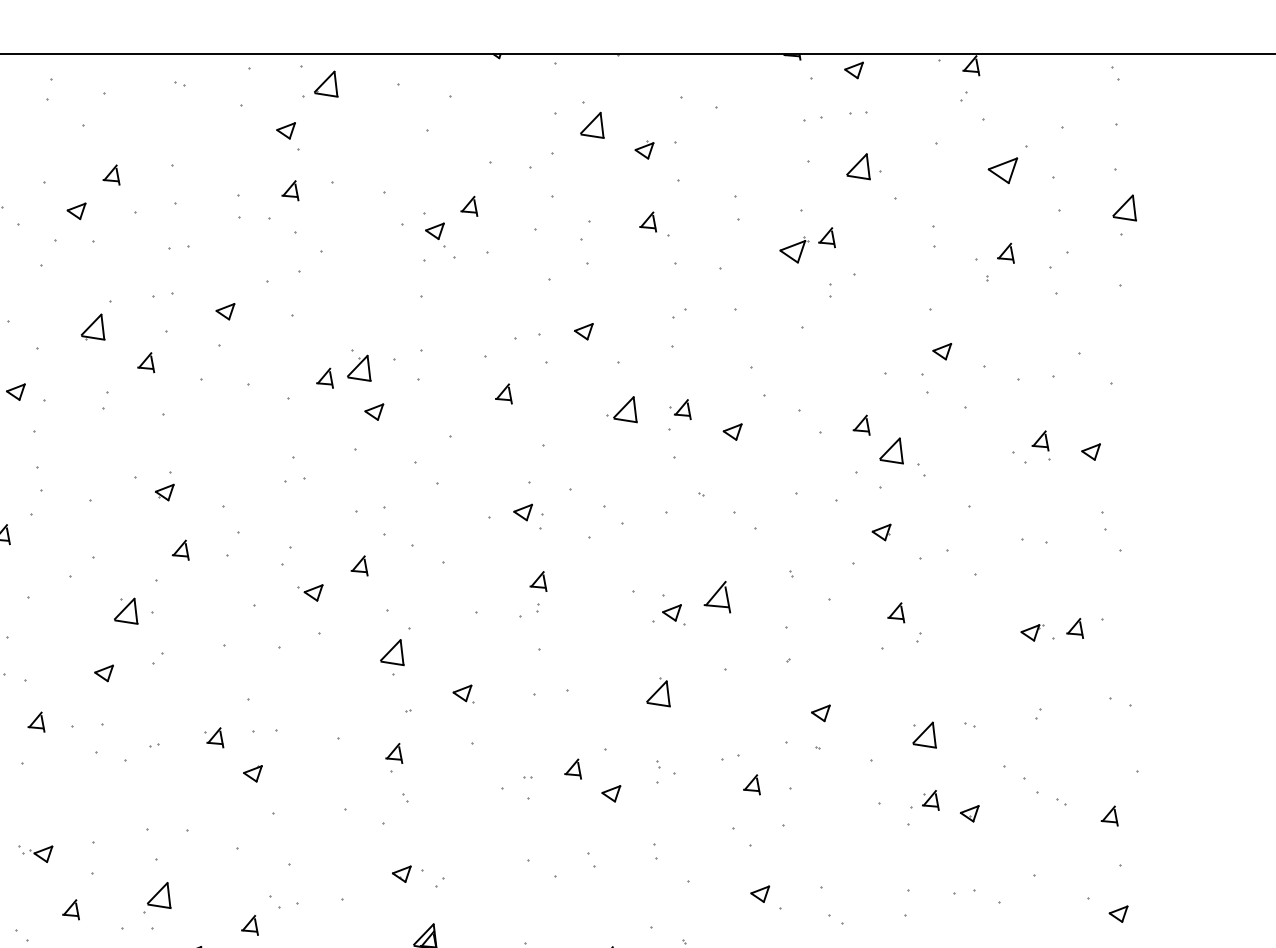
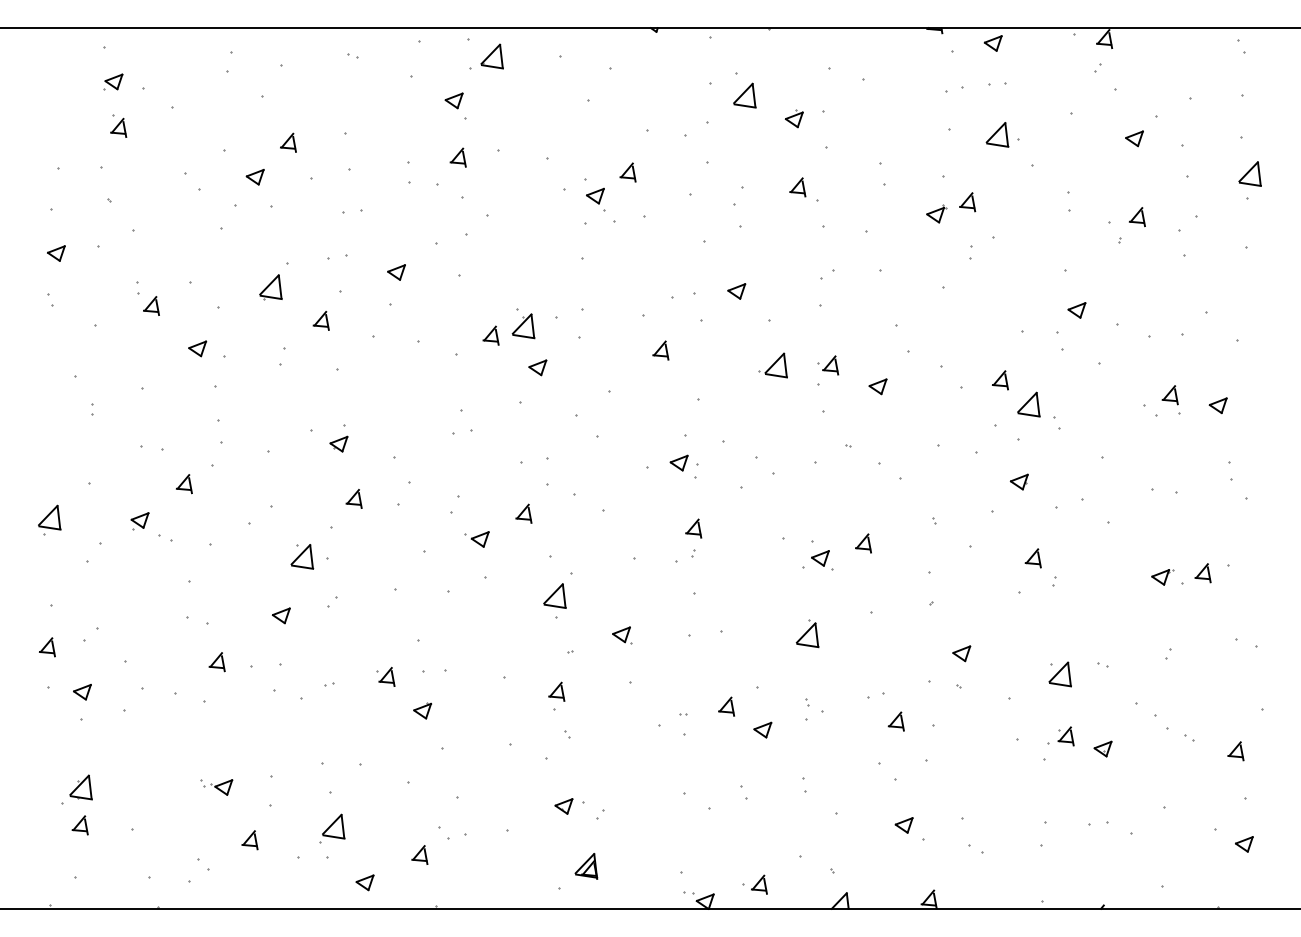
part: (1002, 170) -> (1134, 138), size x0.62
part: (794, 249) -> (936, 213), size x0.71
part: (717, 597) -> (863, 543), size x0.62

